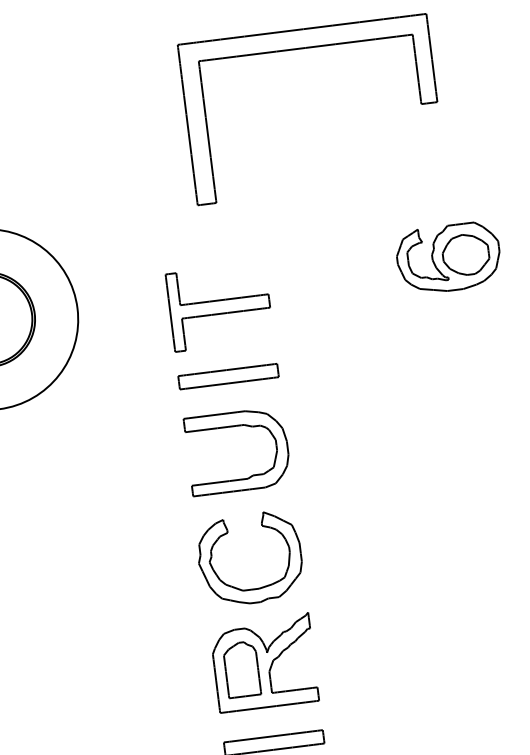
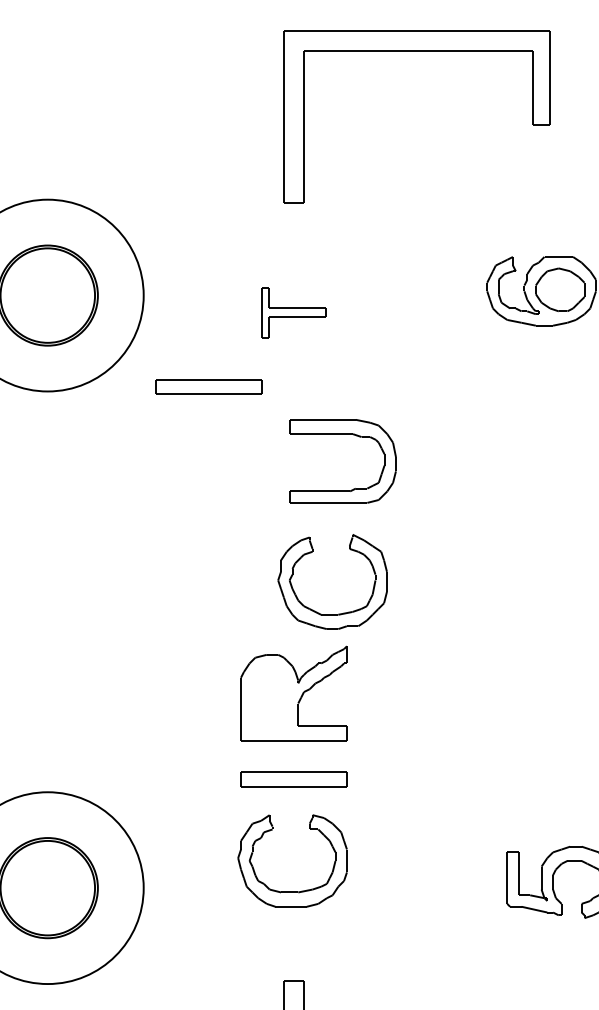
part: (219, 306) -> (293, 312), size x0.6
part: (228, 376) -> (208, 386), moved
part: (234, 426) -> (342, 434), moved
part: (259, 587) -> (338, 613), moved
part: (241, 669) -> (269, 697), removed

